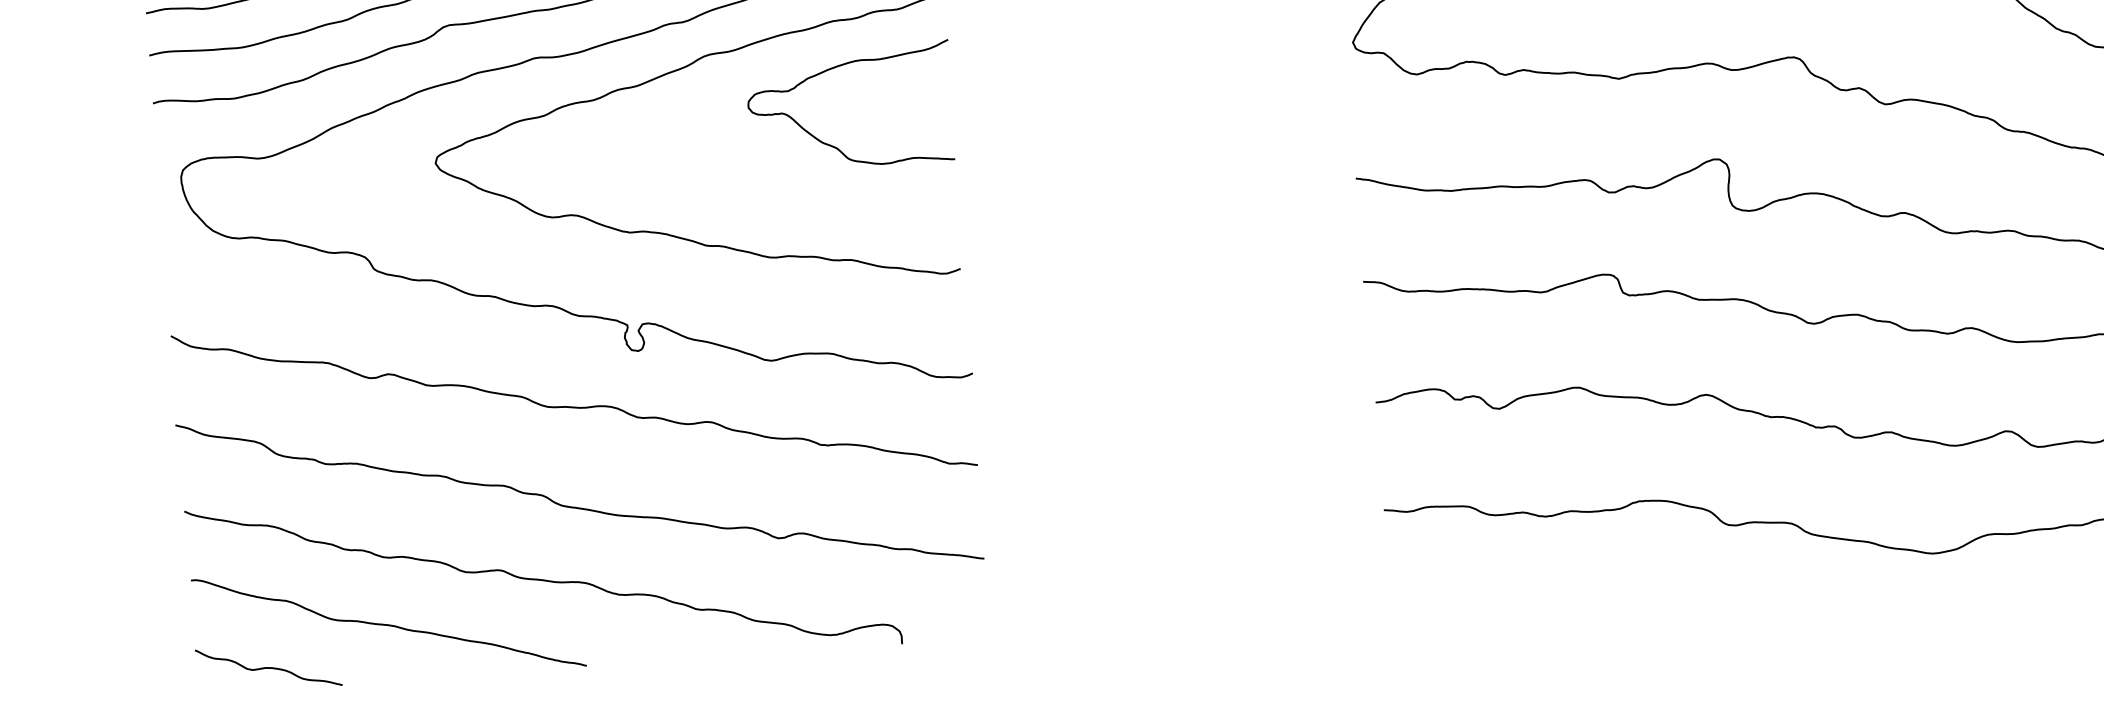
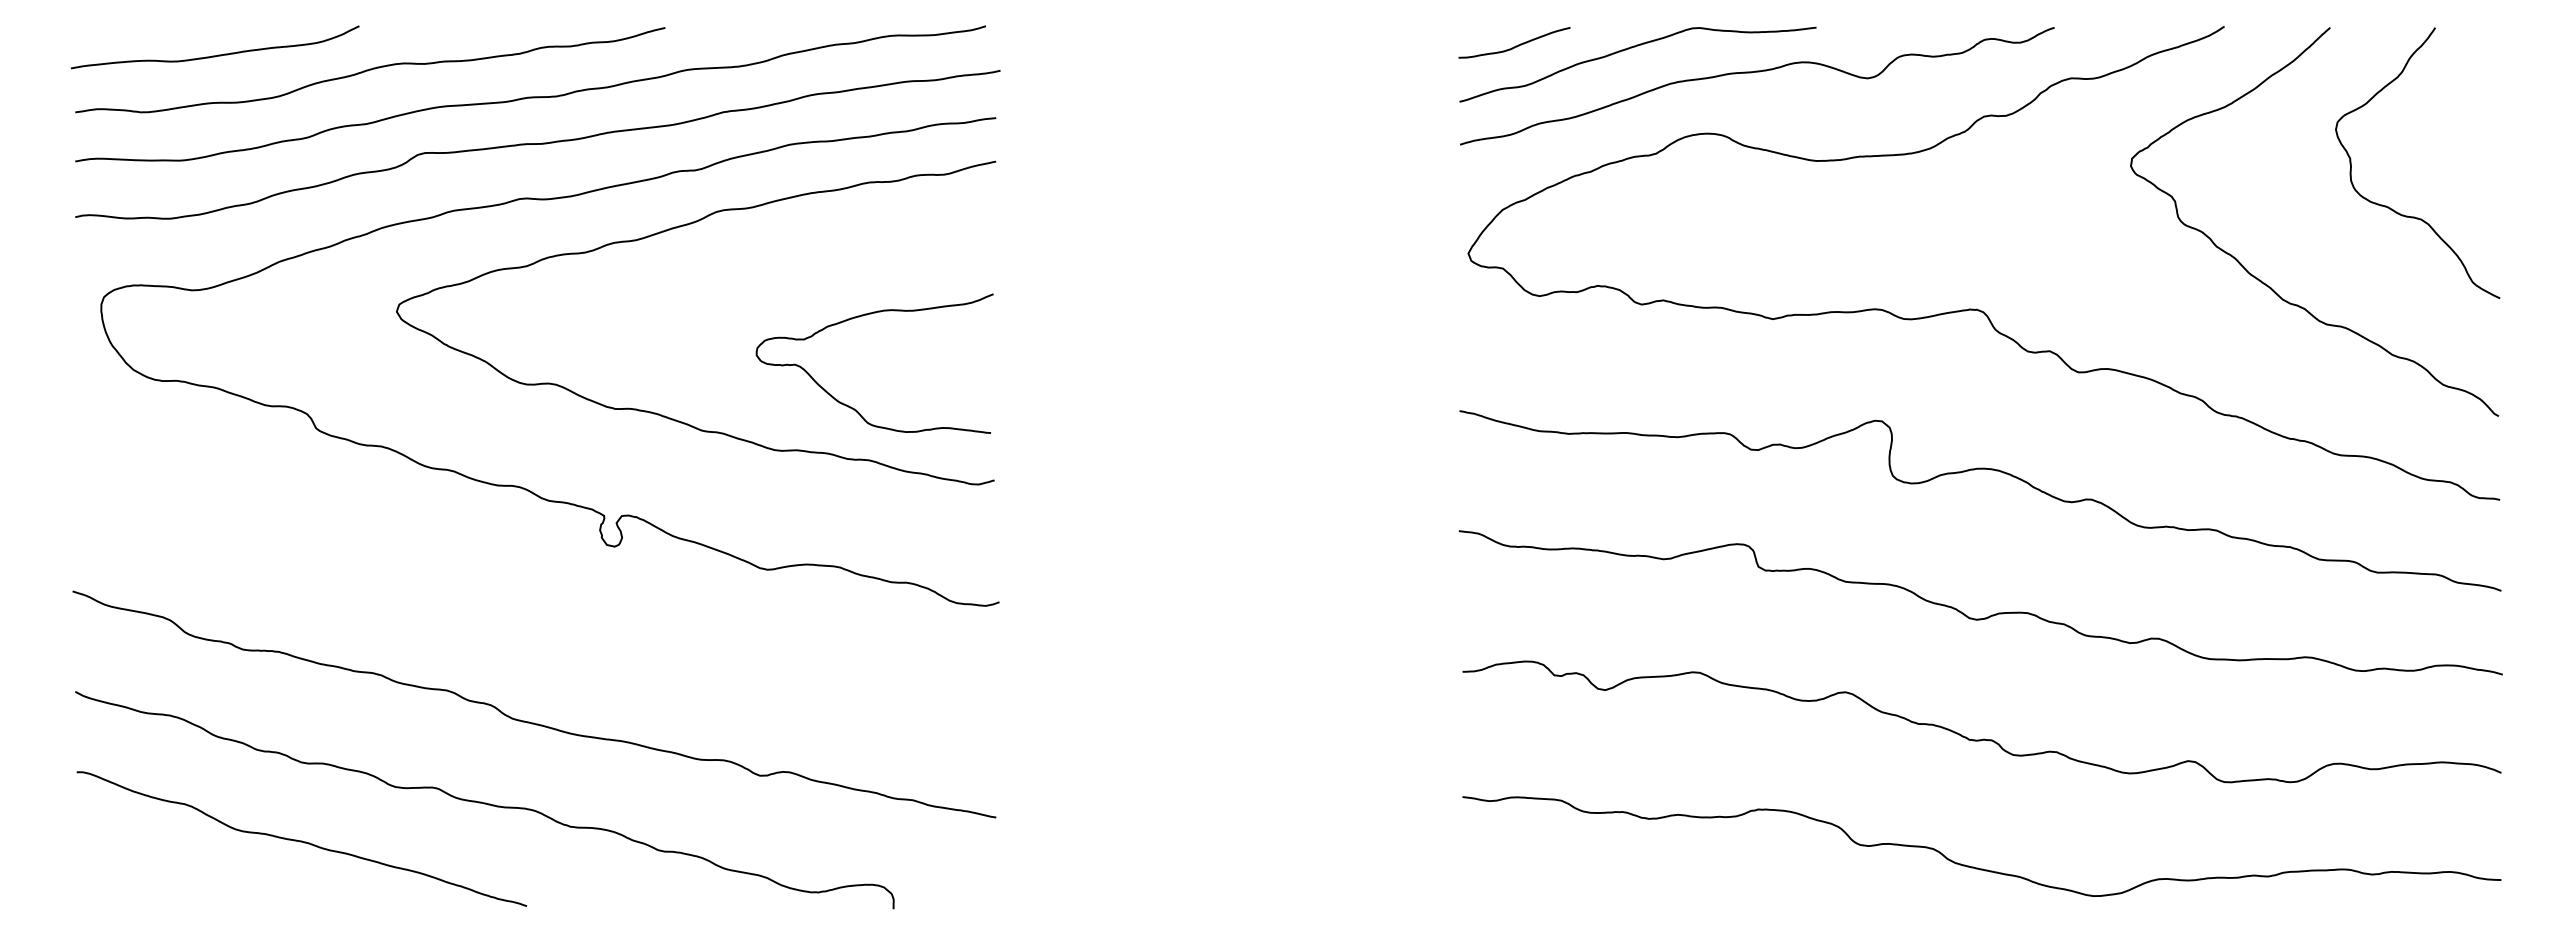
curve: (834, 68) -> (859, 317), moved
curve: (571, 406) -> (532, 604), removed
curve: (268, 667) -> (158, 879), removed

